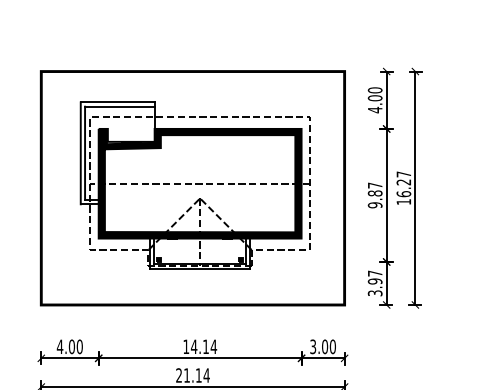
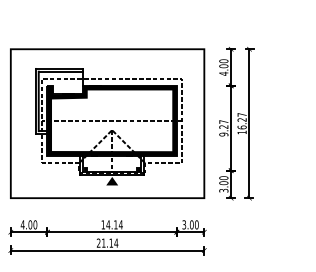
text: (374, 192) -> (223, 126), 9.87 -> 9.27
fill: (200, 277) -> (112, 180), added
text: (374, 277) -> (223, 180), 3.97 -> 3.00

